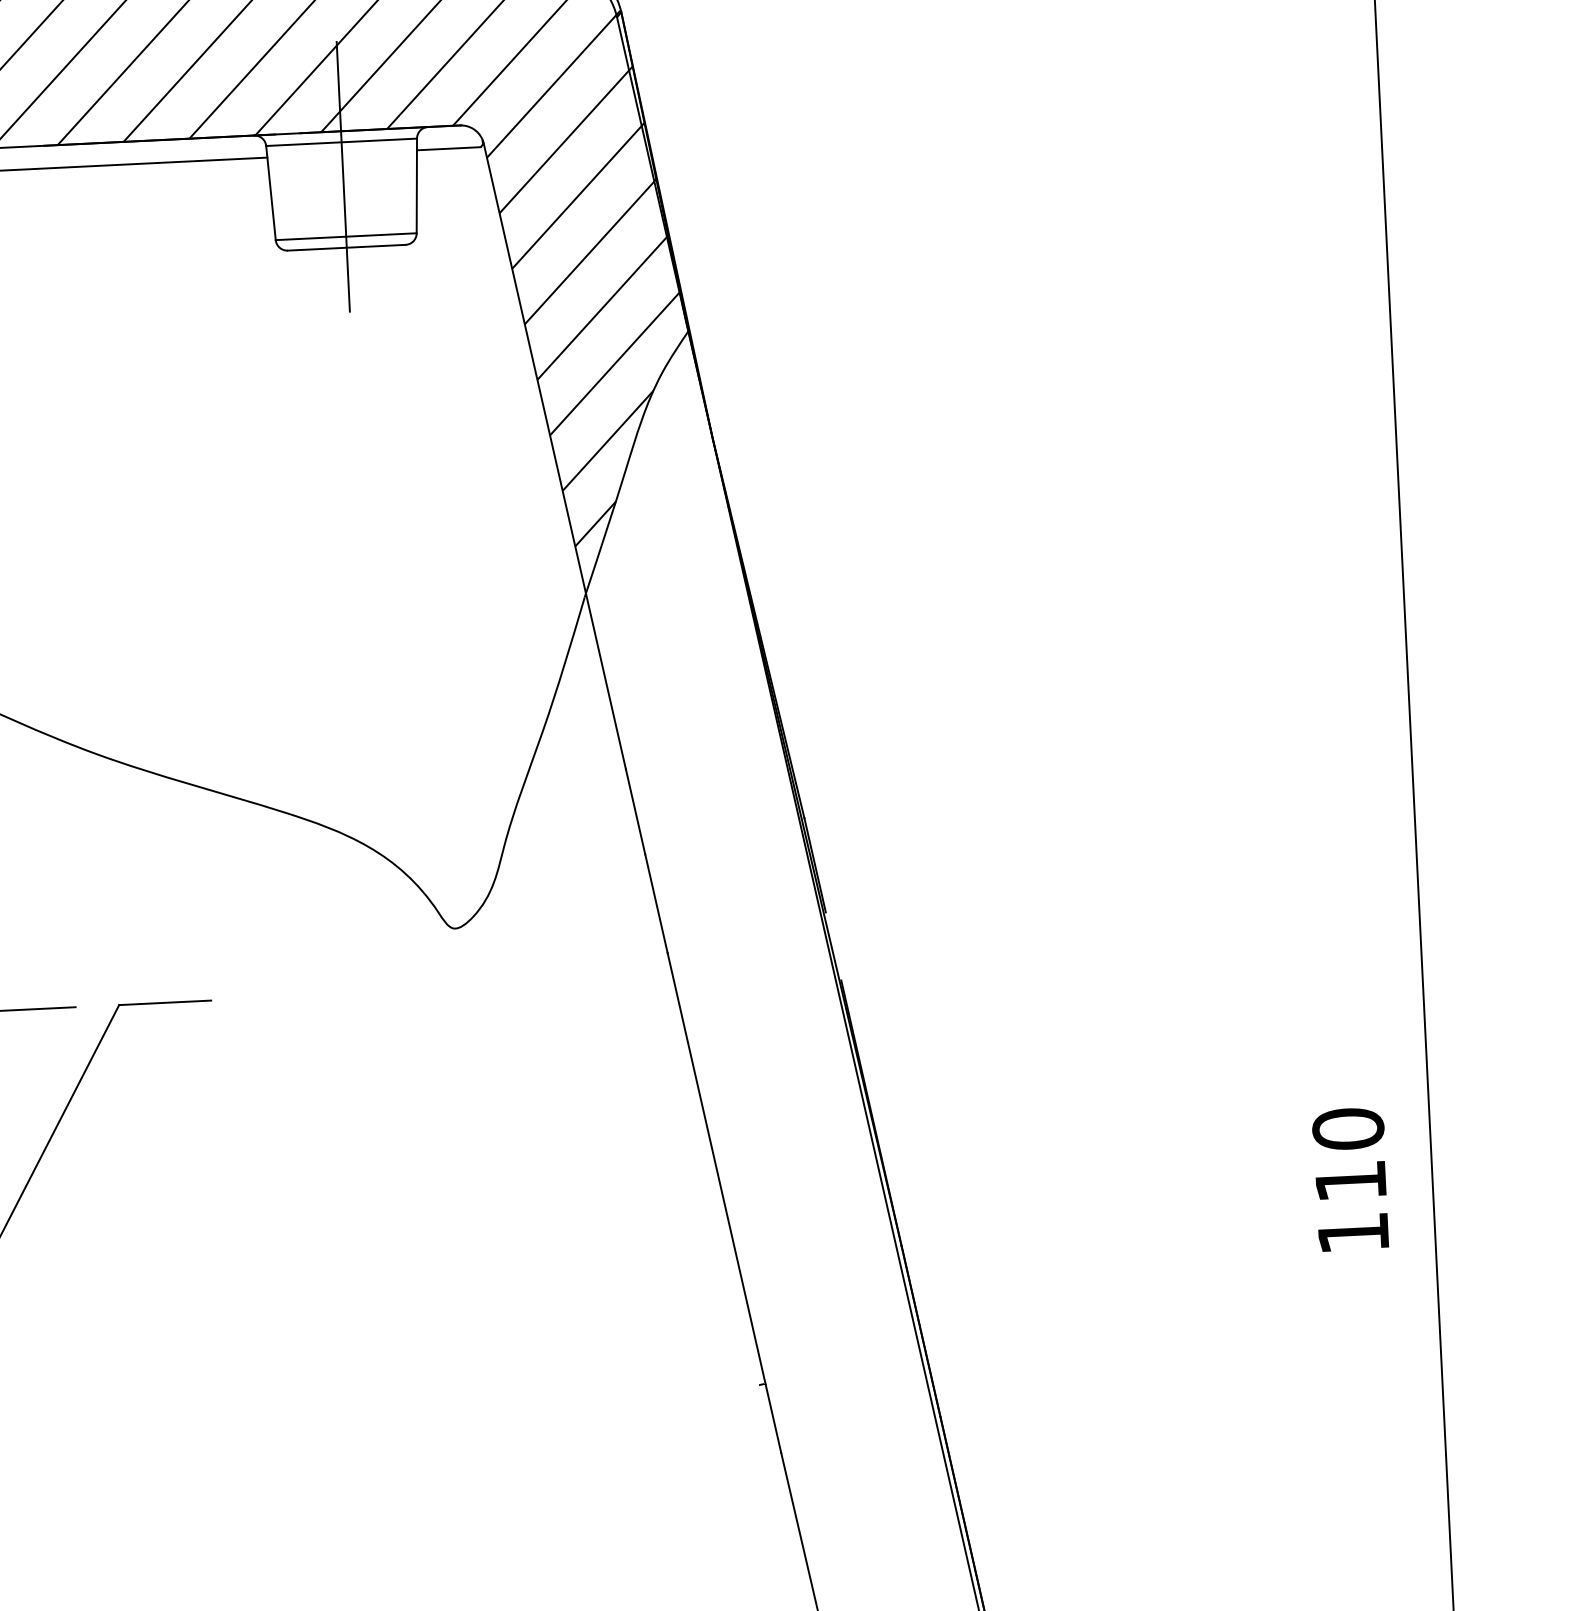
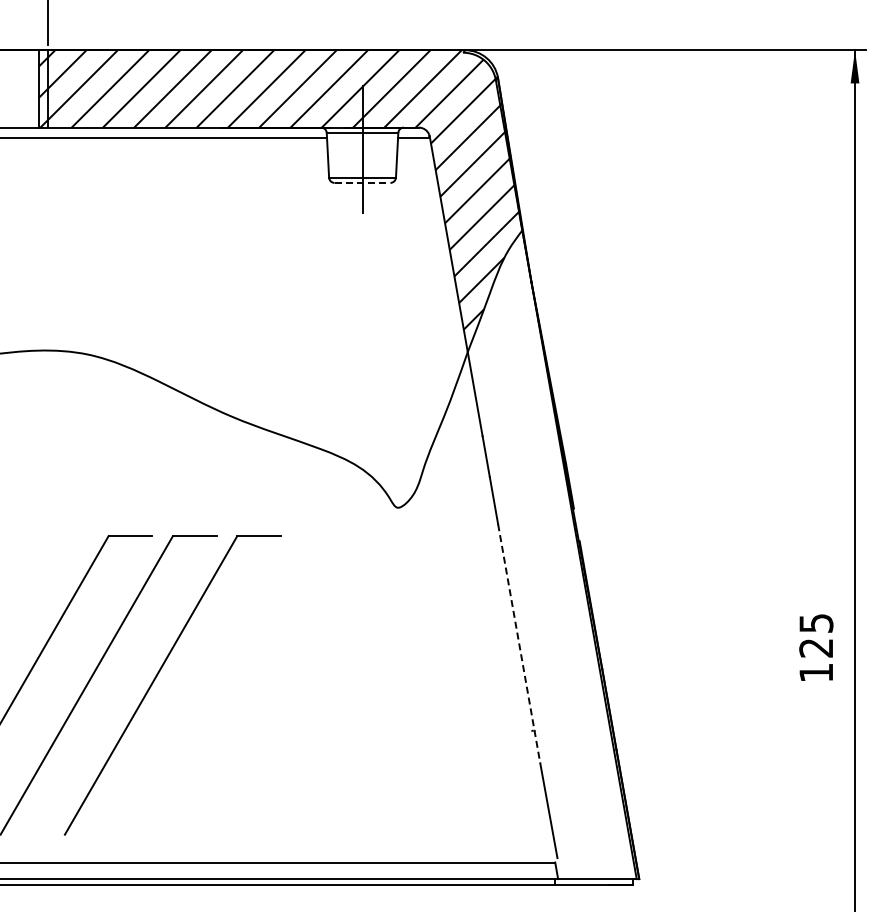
line: (346, 246) -> (362, 182), solid -> dashed
text: (1349, 1154) -> (816, 635), 110 -> 125
line: (725, 1204) -> (519, 644), solid -> dashed

